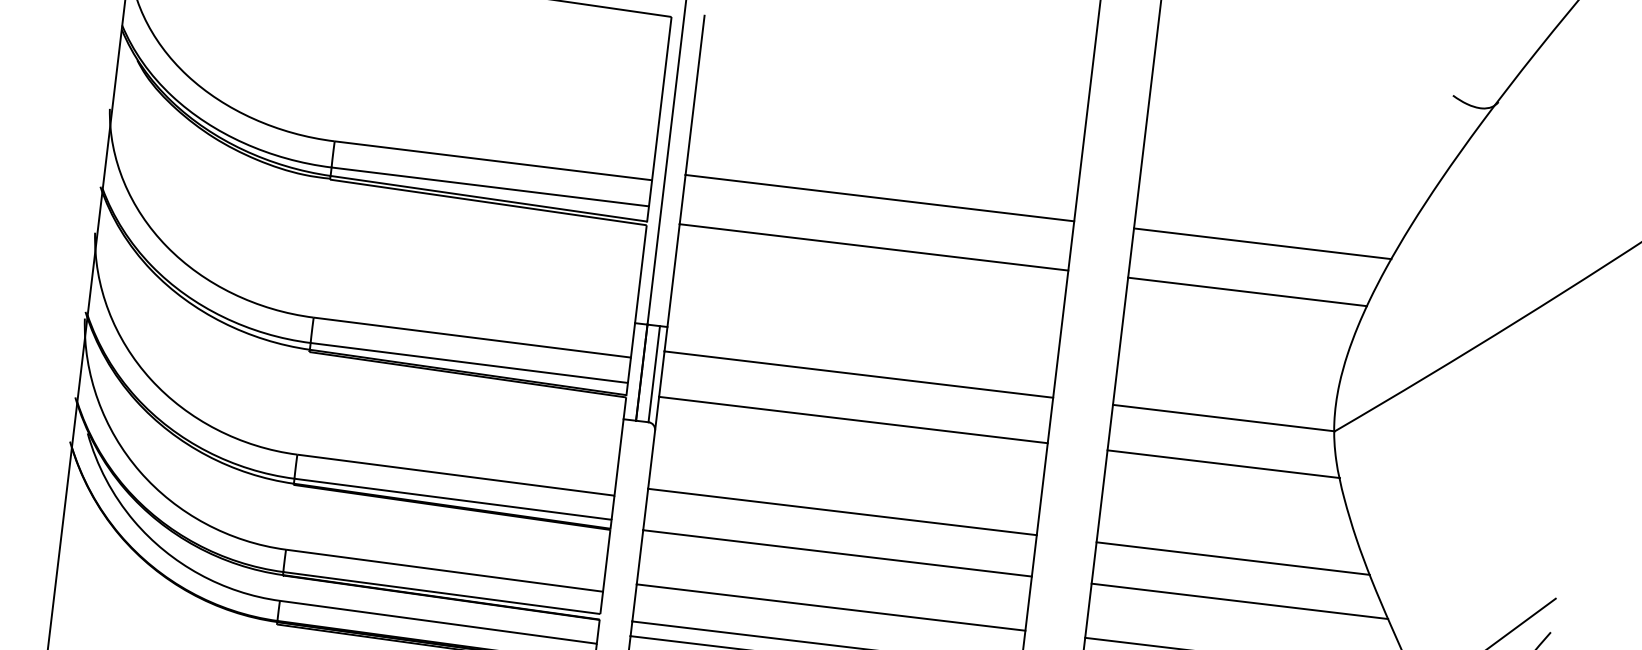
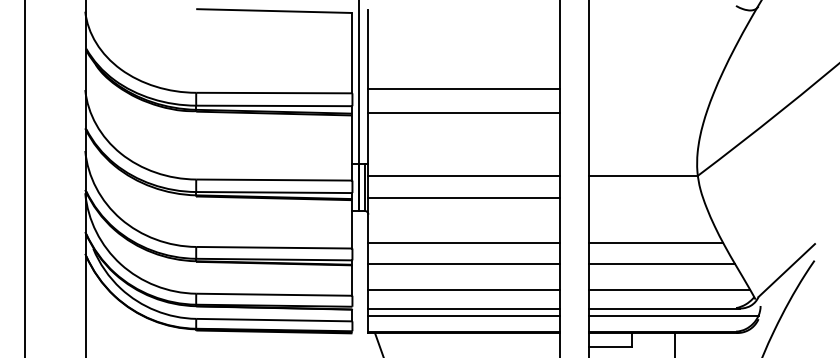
line: (1261, 242) -> (651, 88), removed
line: (1246, 292) -> (647, 113), removed
line: (1222, 465) -> (645, 198), removed

